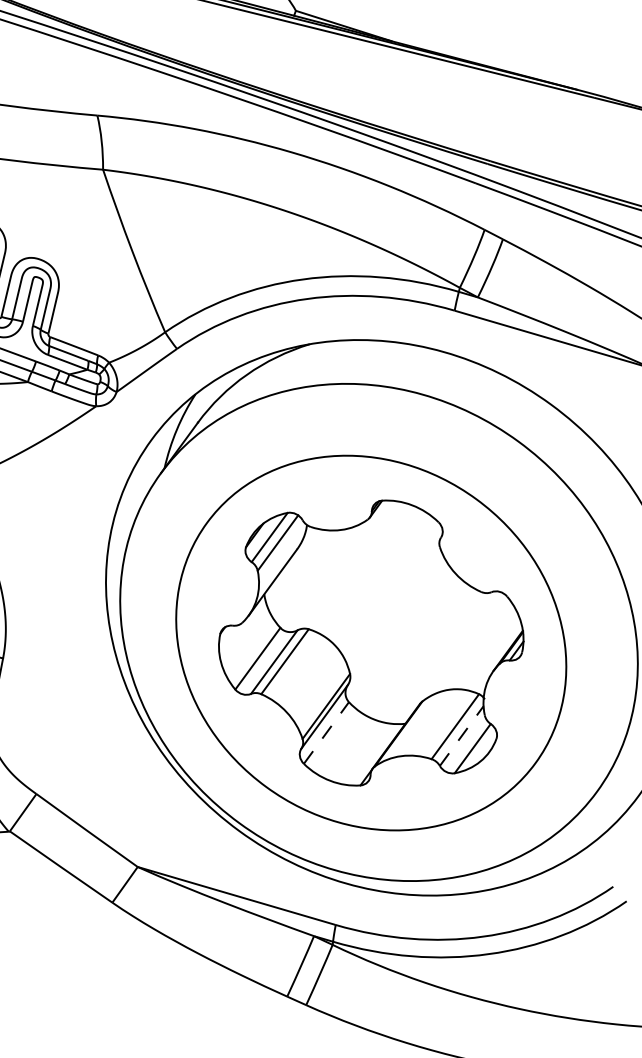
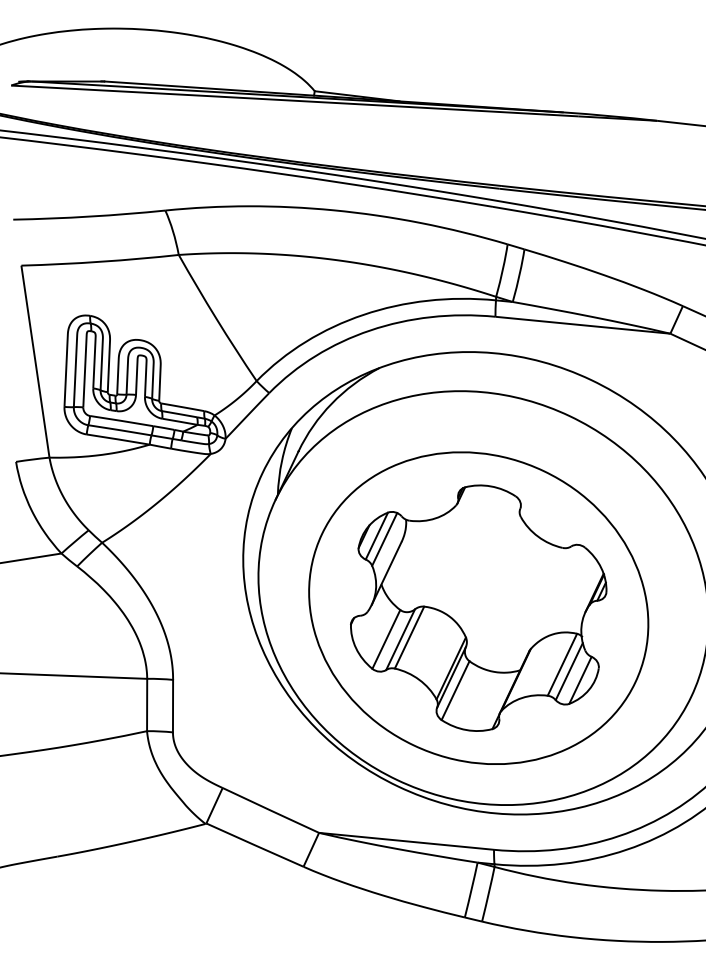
line: (326, 732) -> (455, 690), dashed -> solid
line: (462, 735) -> (569, 671), dashed -> solid

